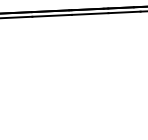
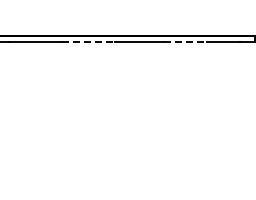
line: (125, 12) -> (186, 42), solid -> dashed
line: (52, 15) -> (88, 42), solid -> dashed

